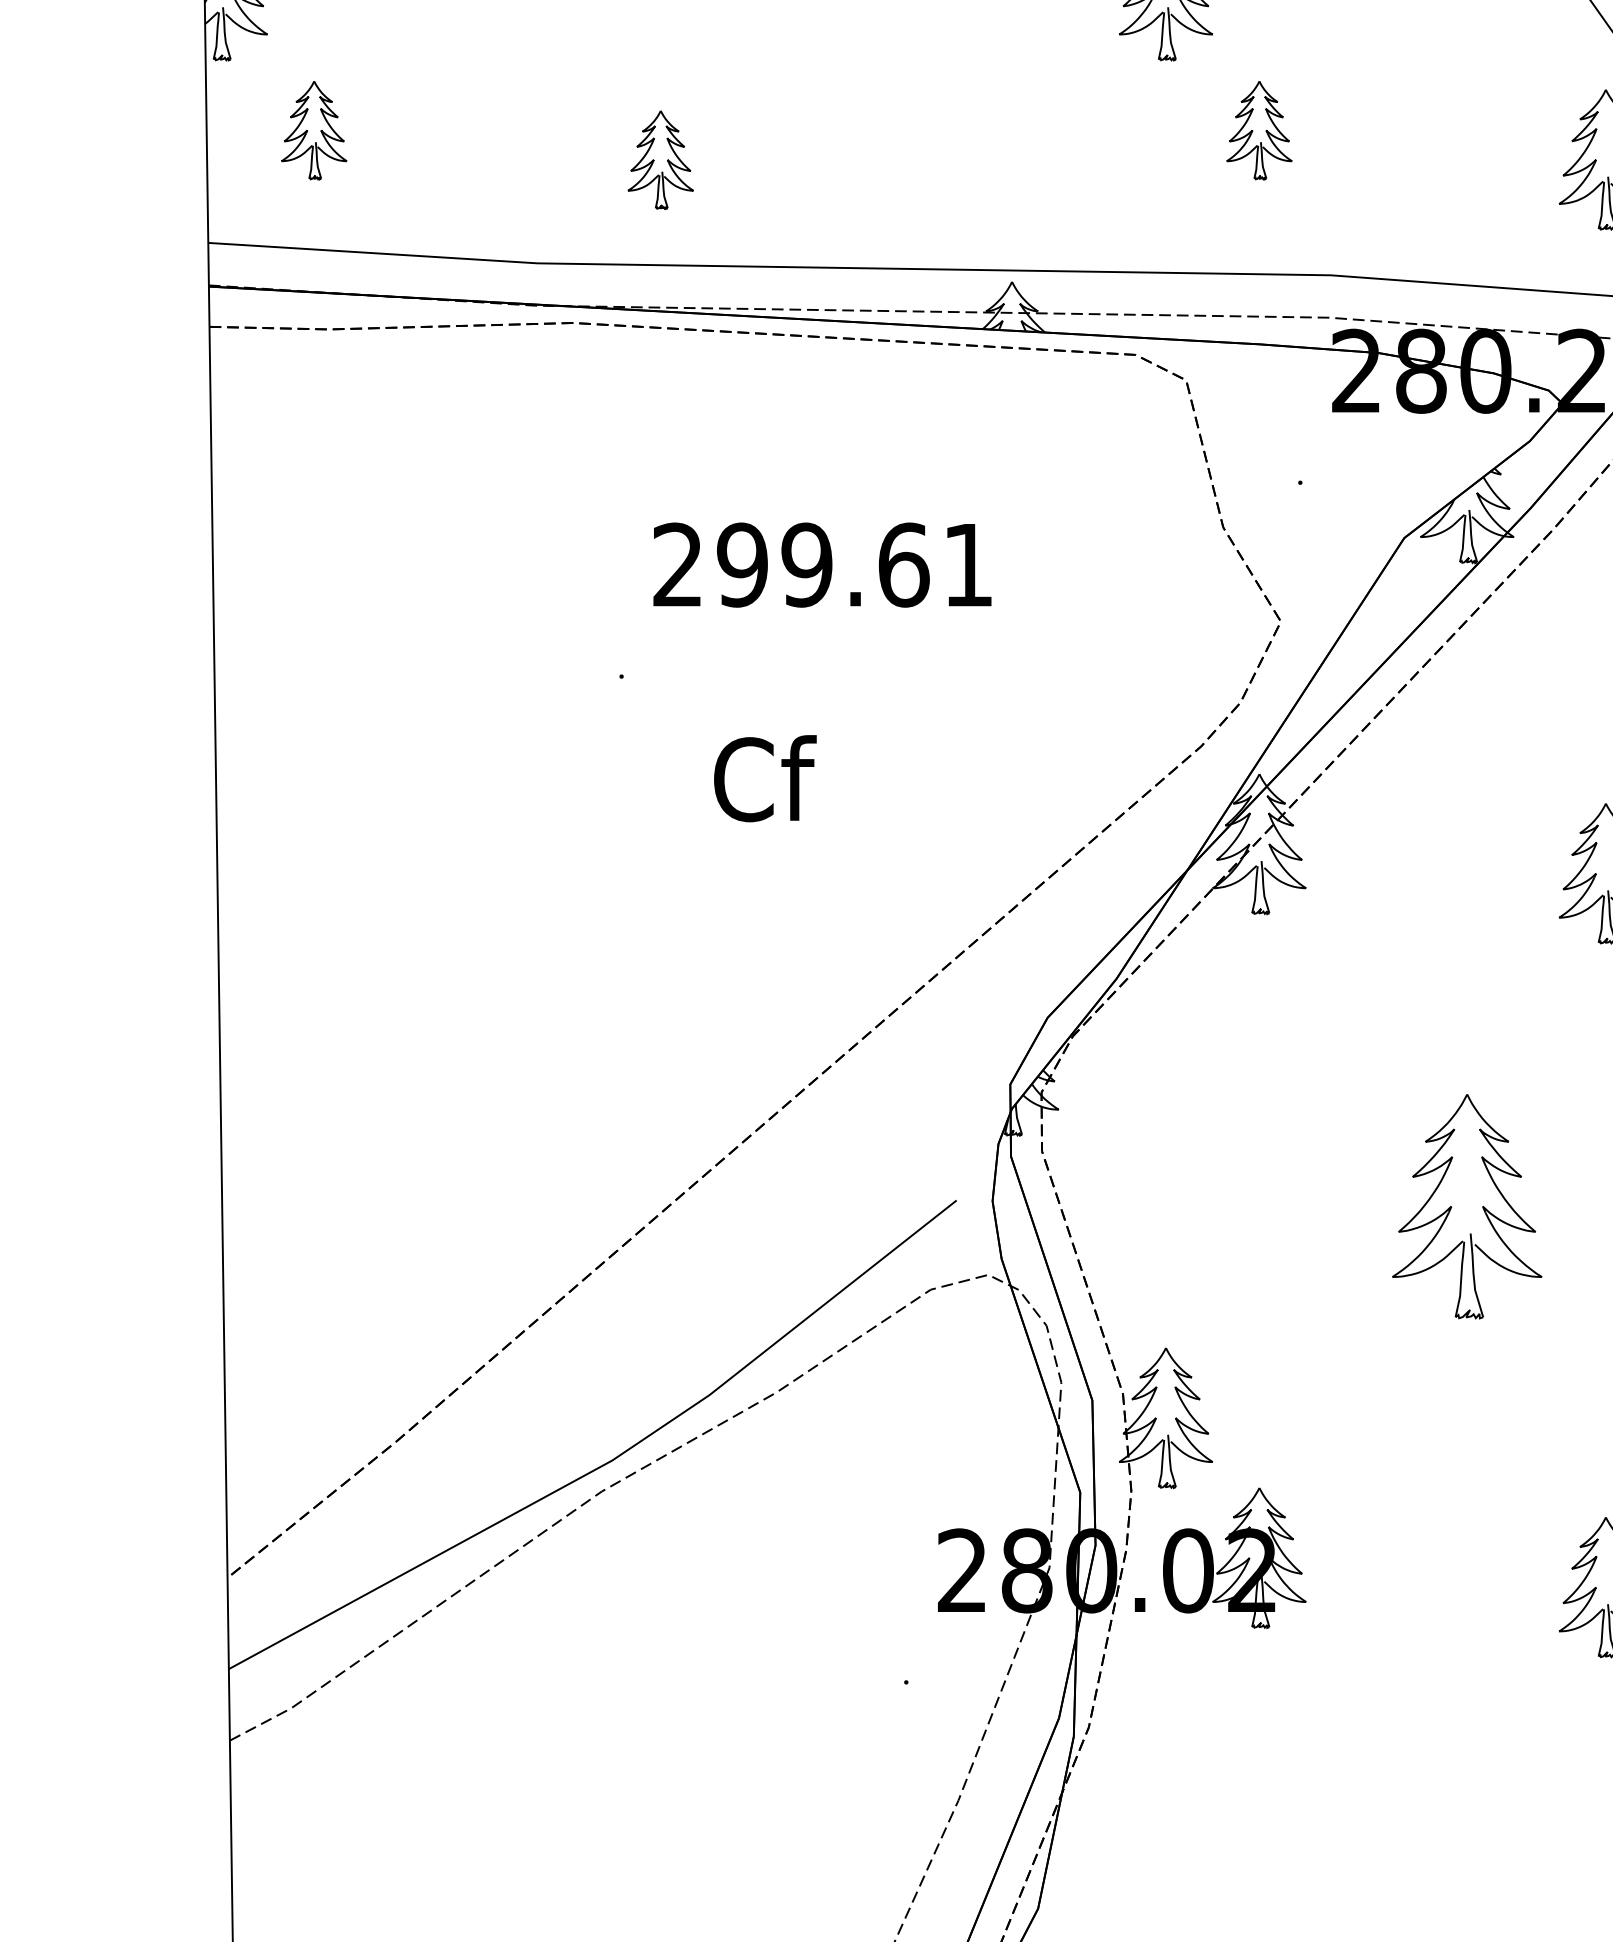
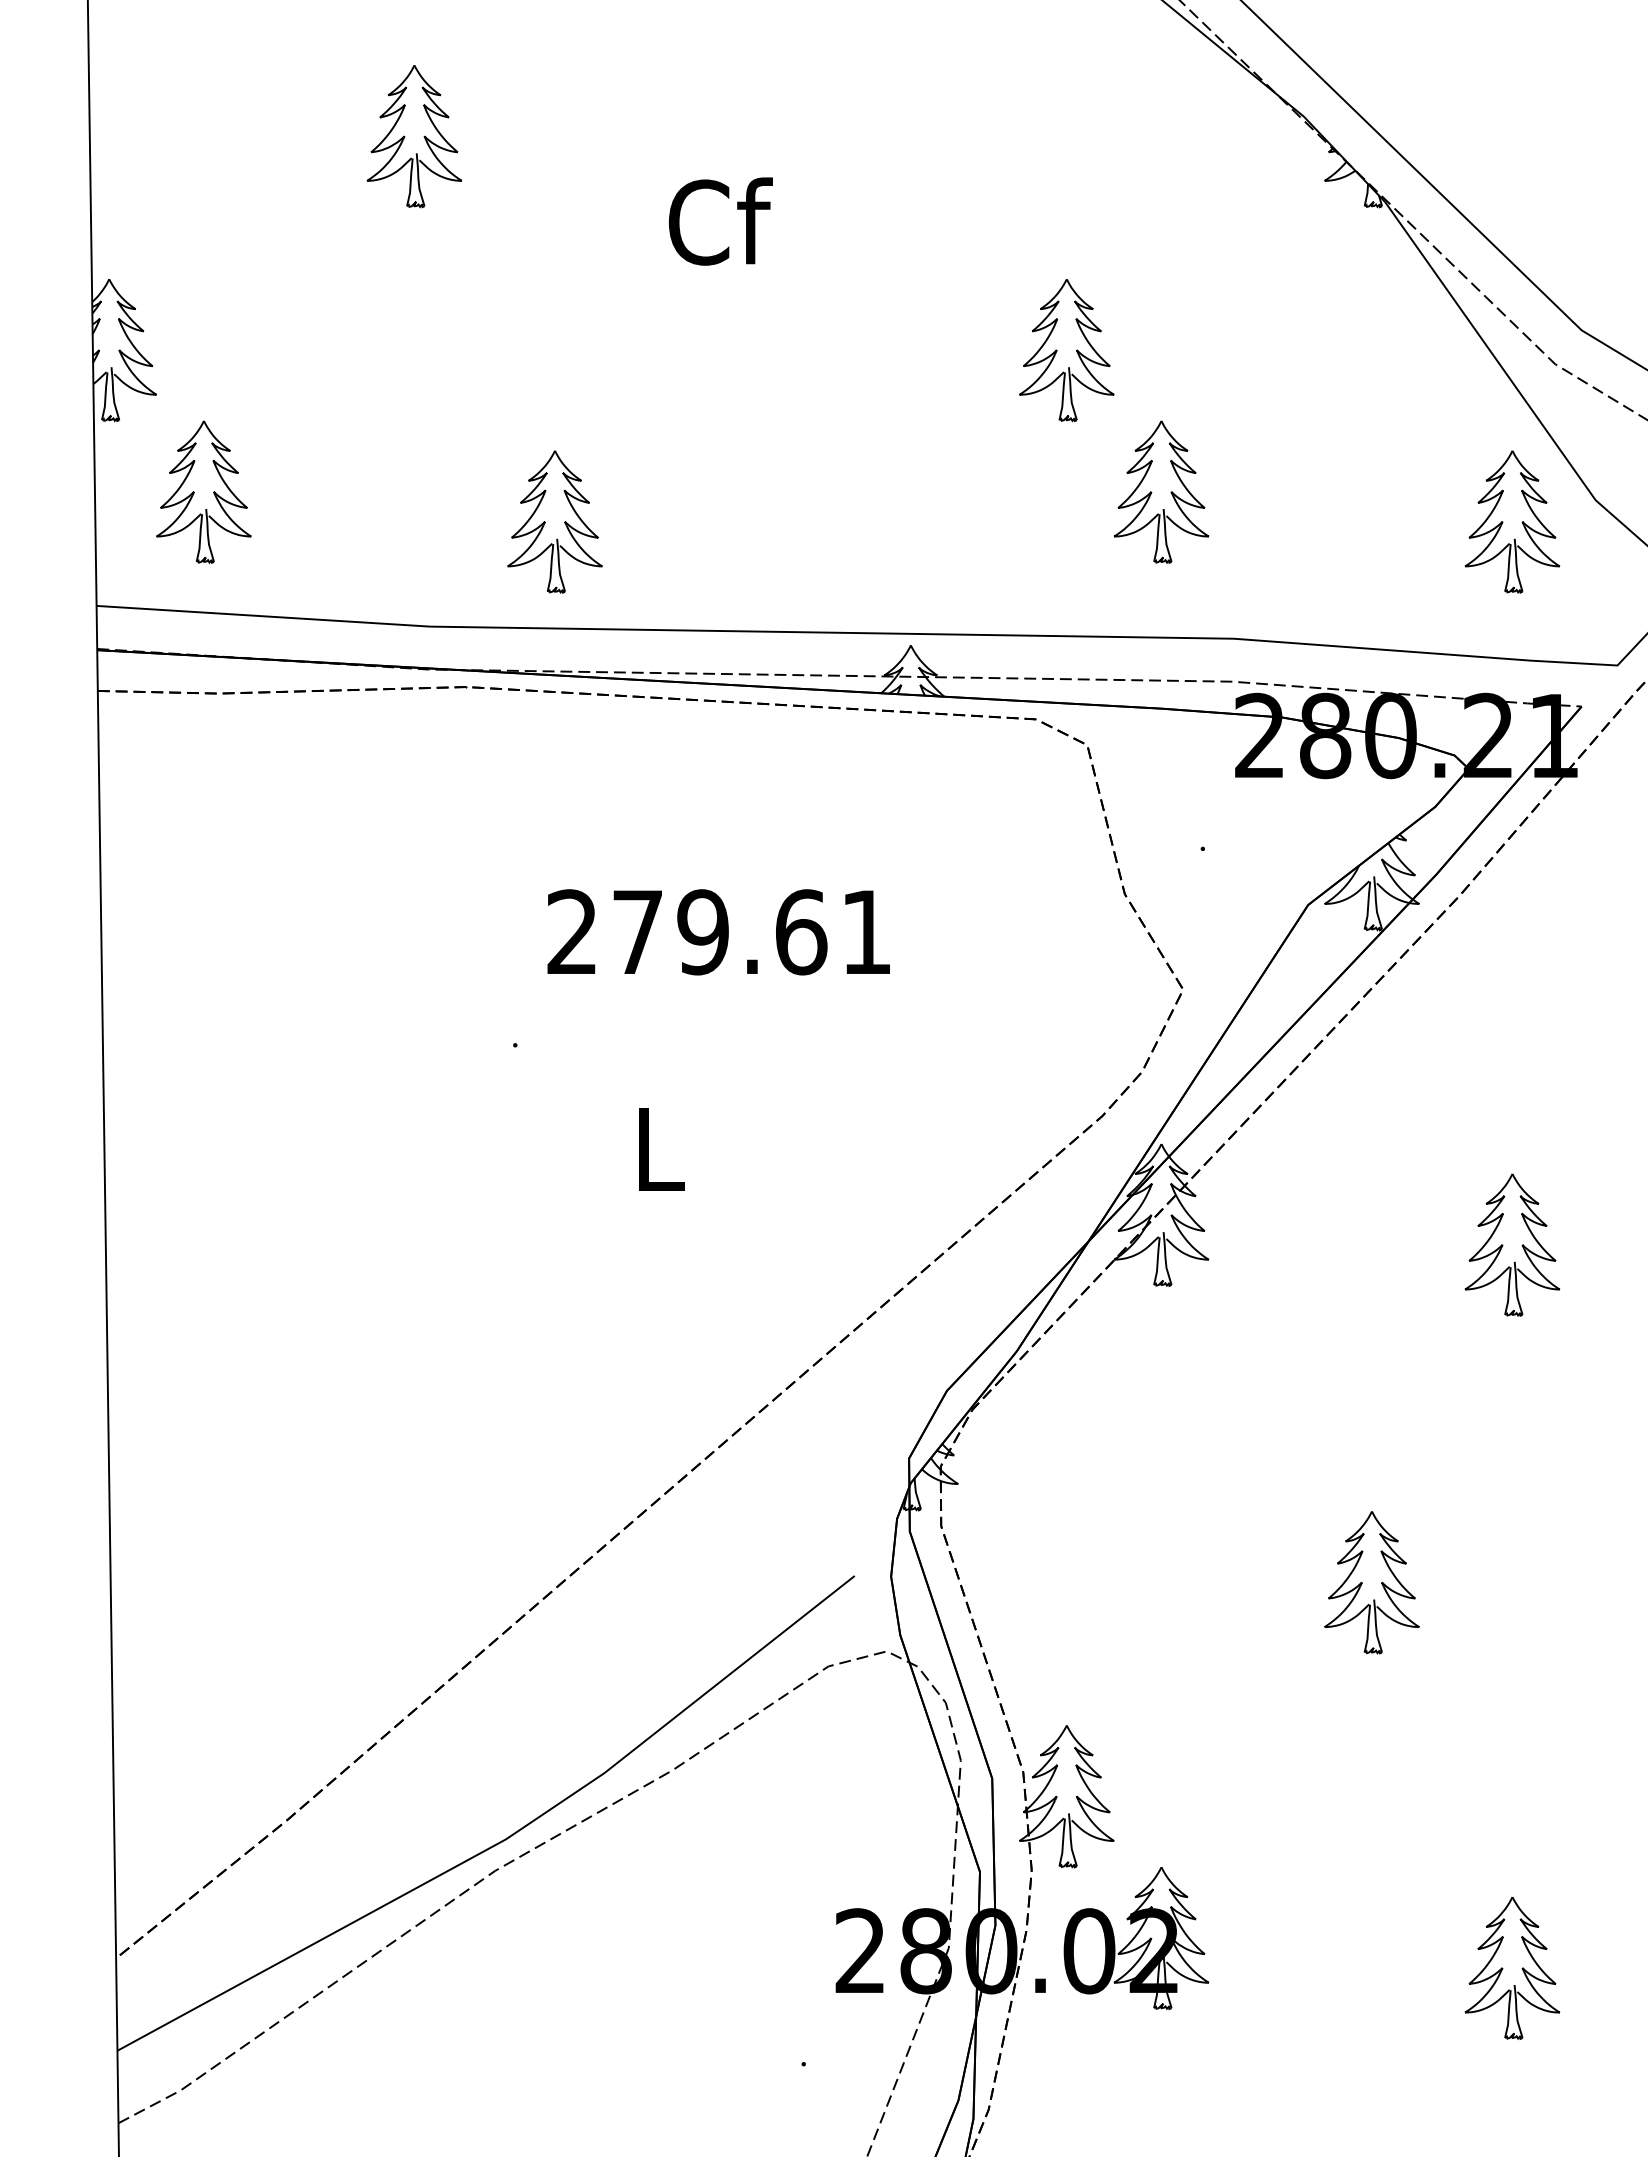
part: (313, 129) -> (203, 491), size x1.43
part: (1259, 129) -> (1161, 491), size x1.43
part: (660, 159) -> (554, 521), size x1.43
text: (742, 565) -> (637, 932), 299.61 -> 279.61
text: (764, 778) -> (660, 1148), Cf -> L
part: (1466, 1206) -> (1371, 1582), size x0.62

